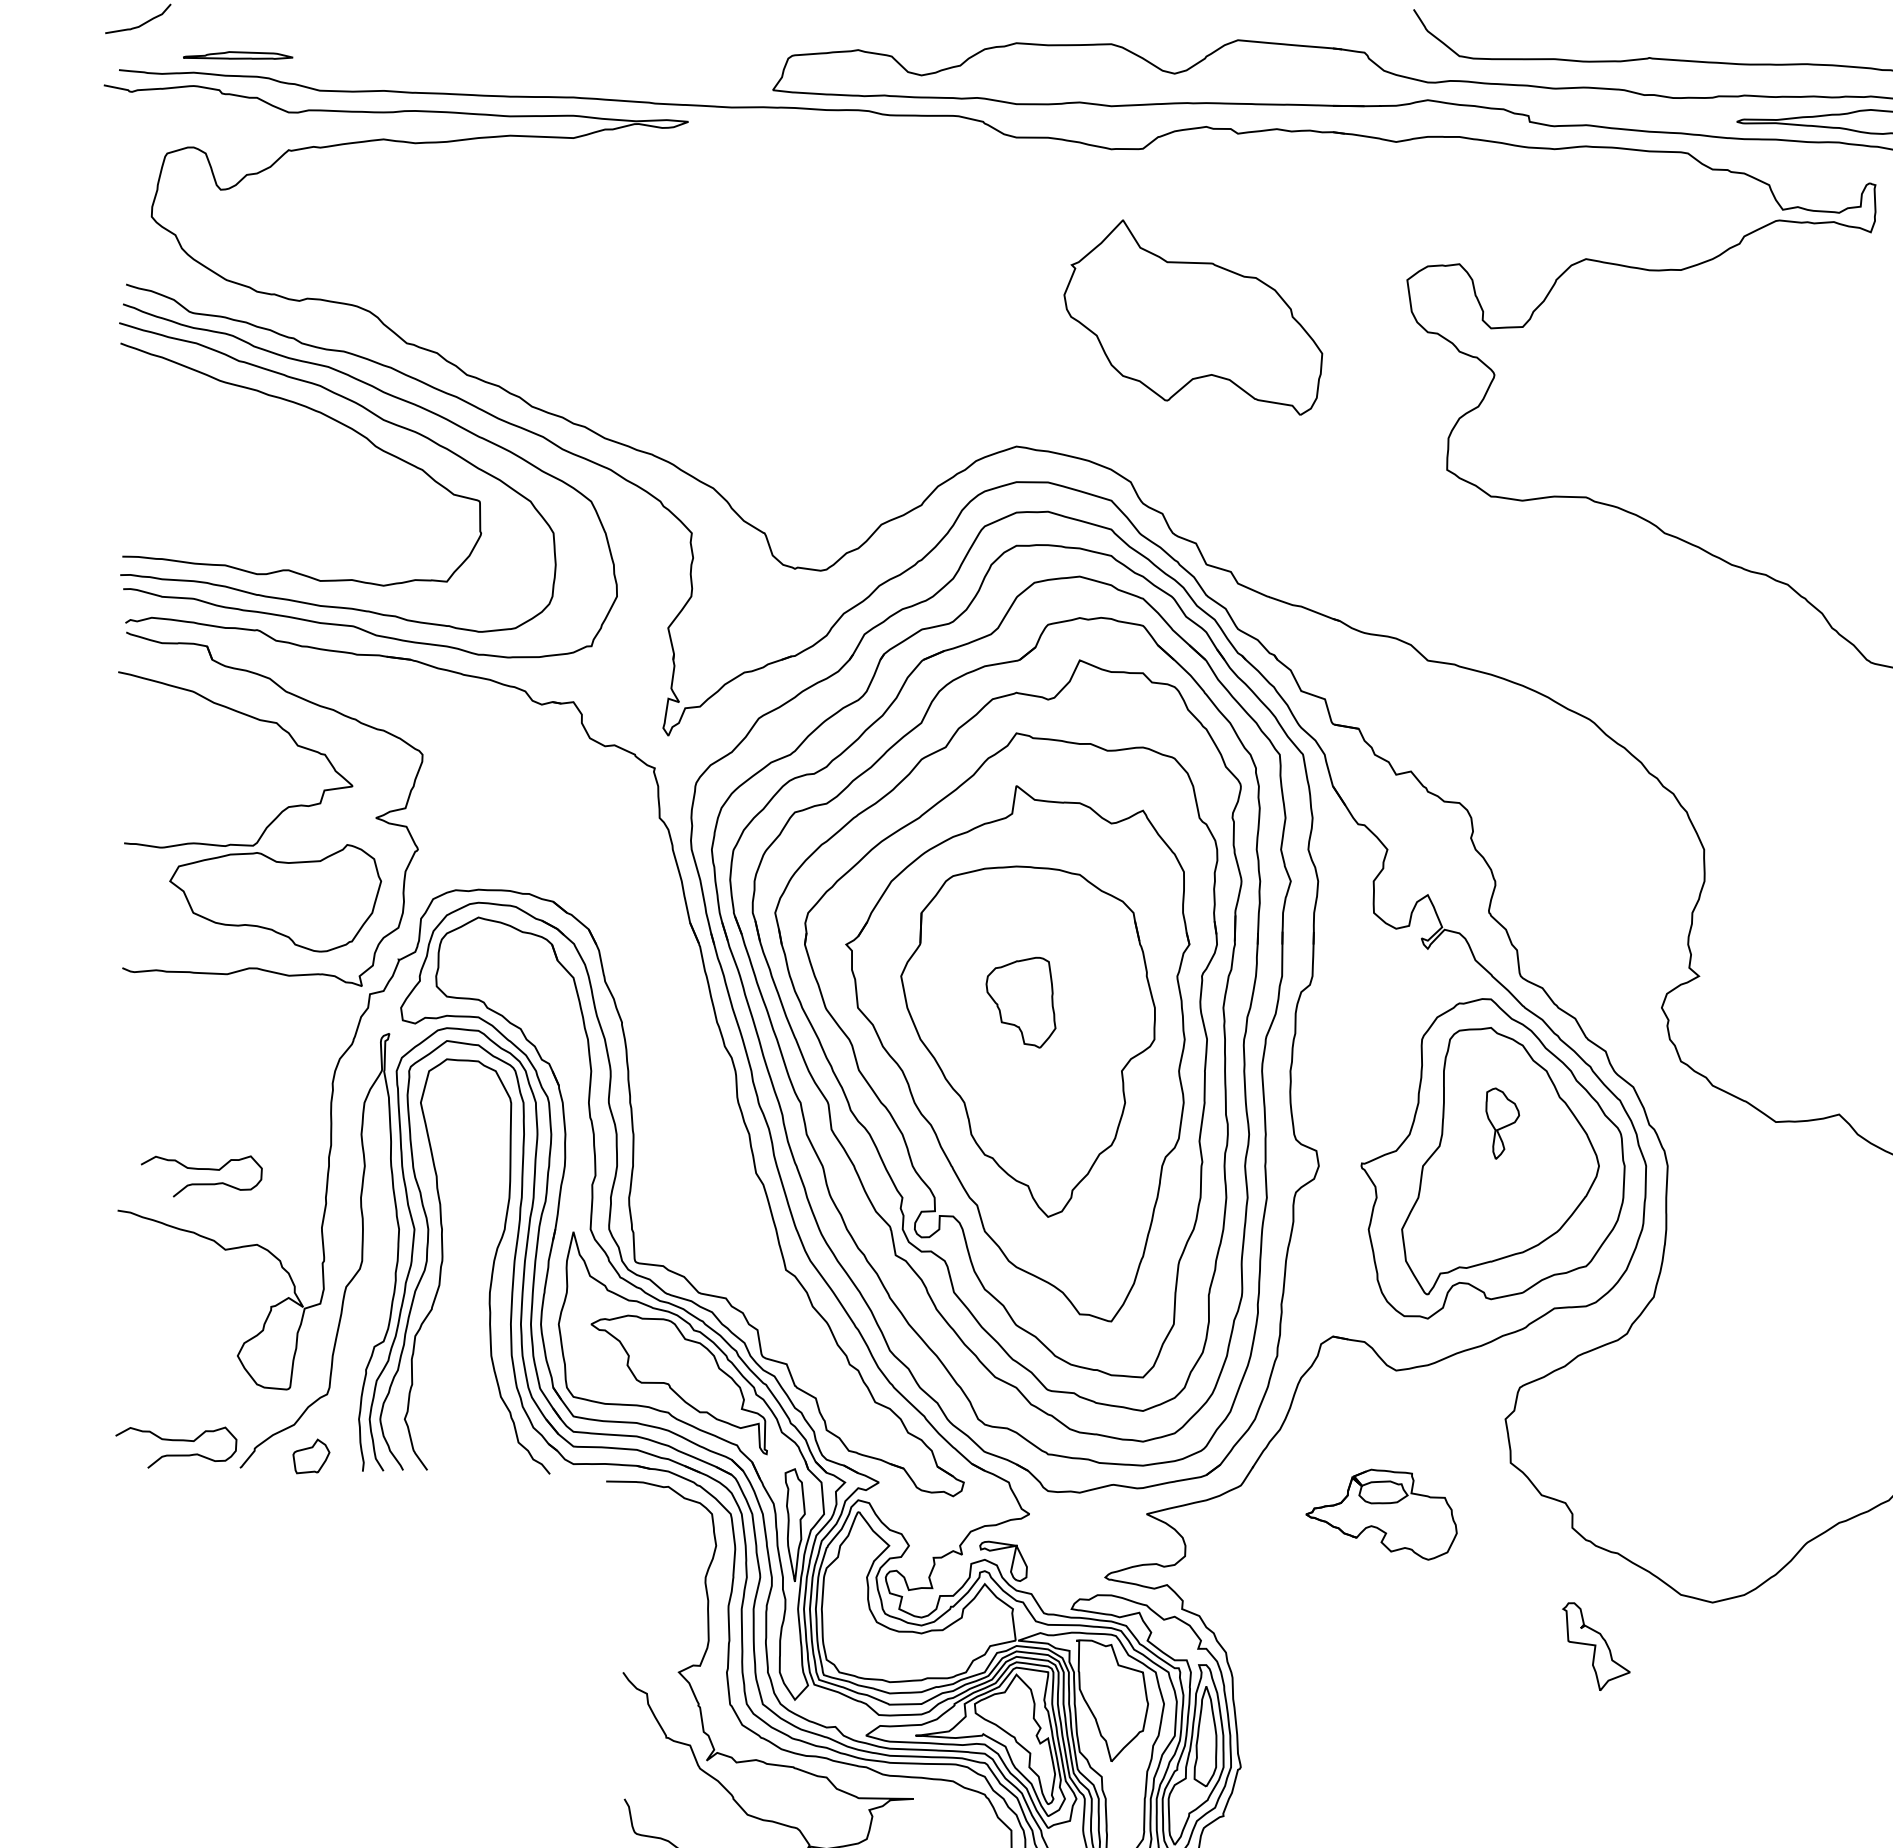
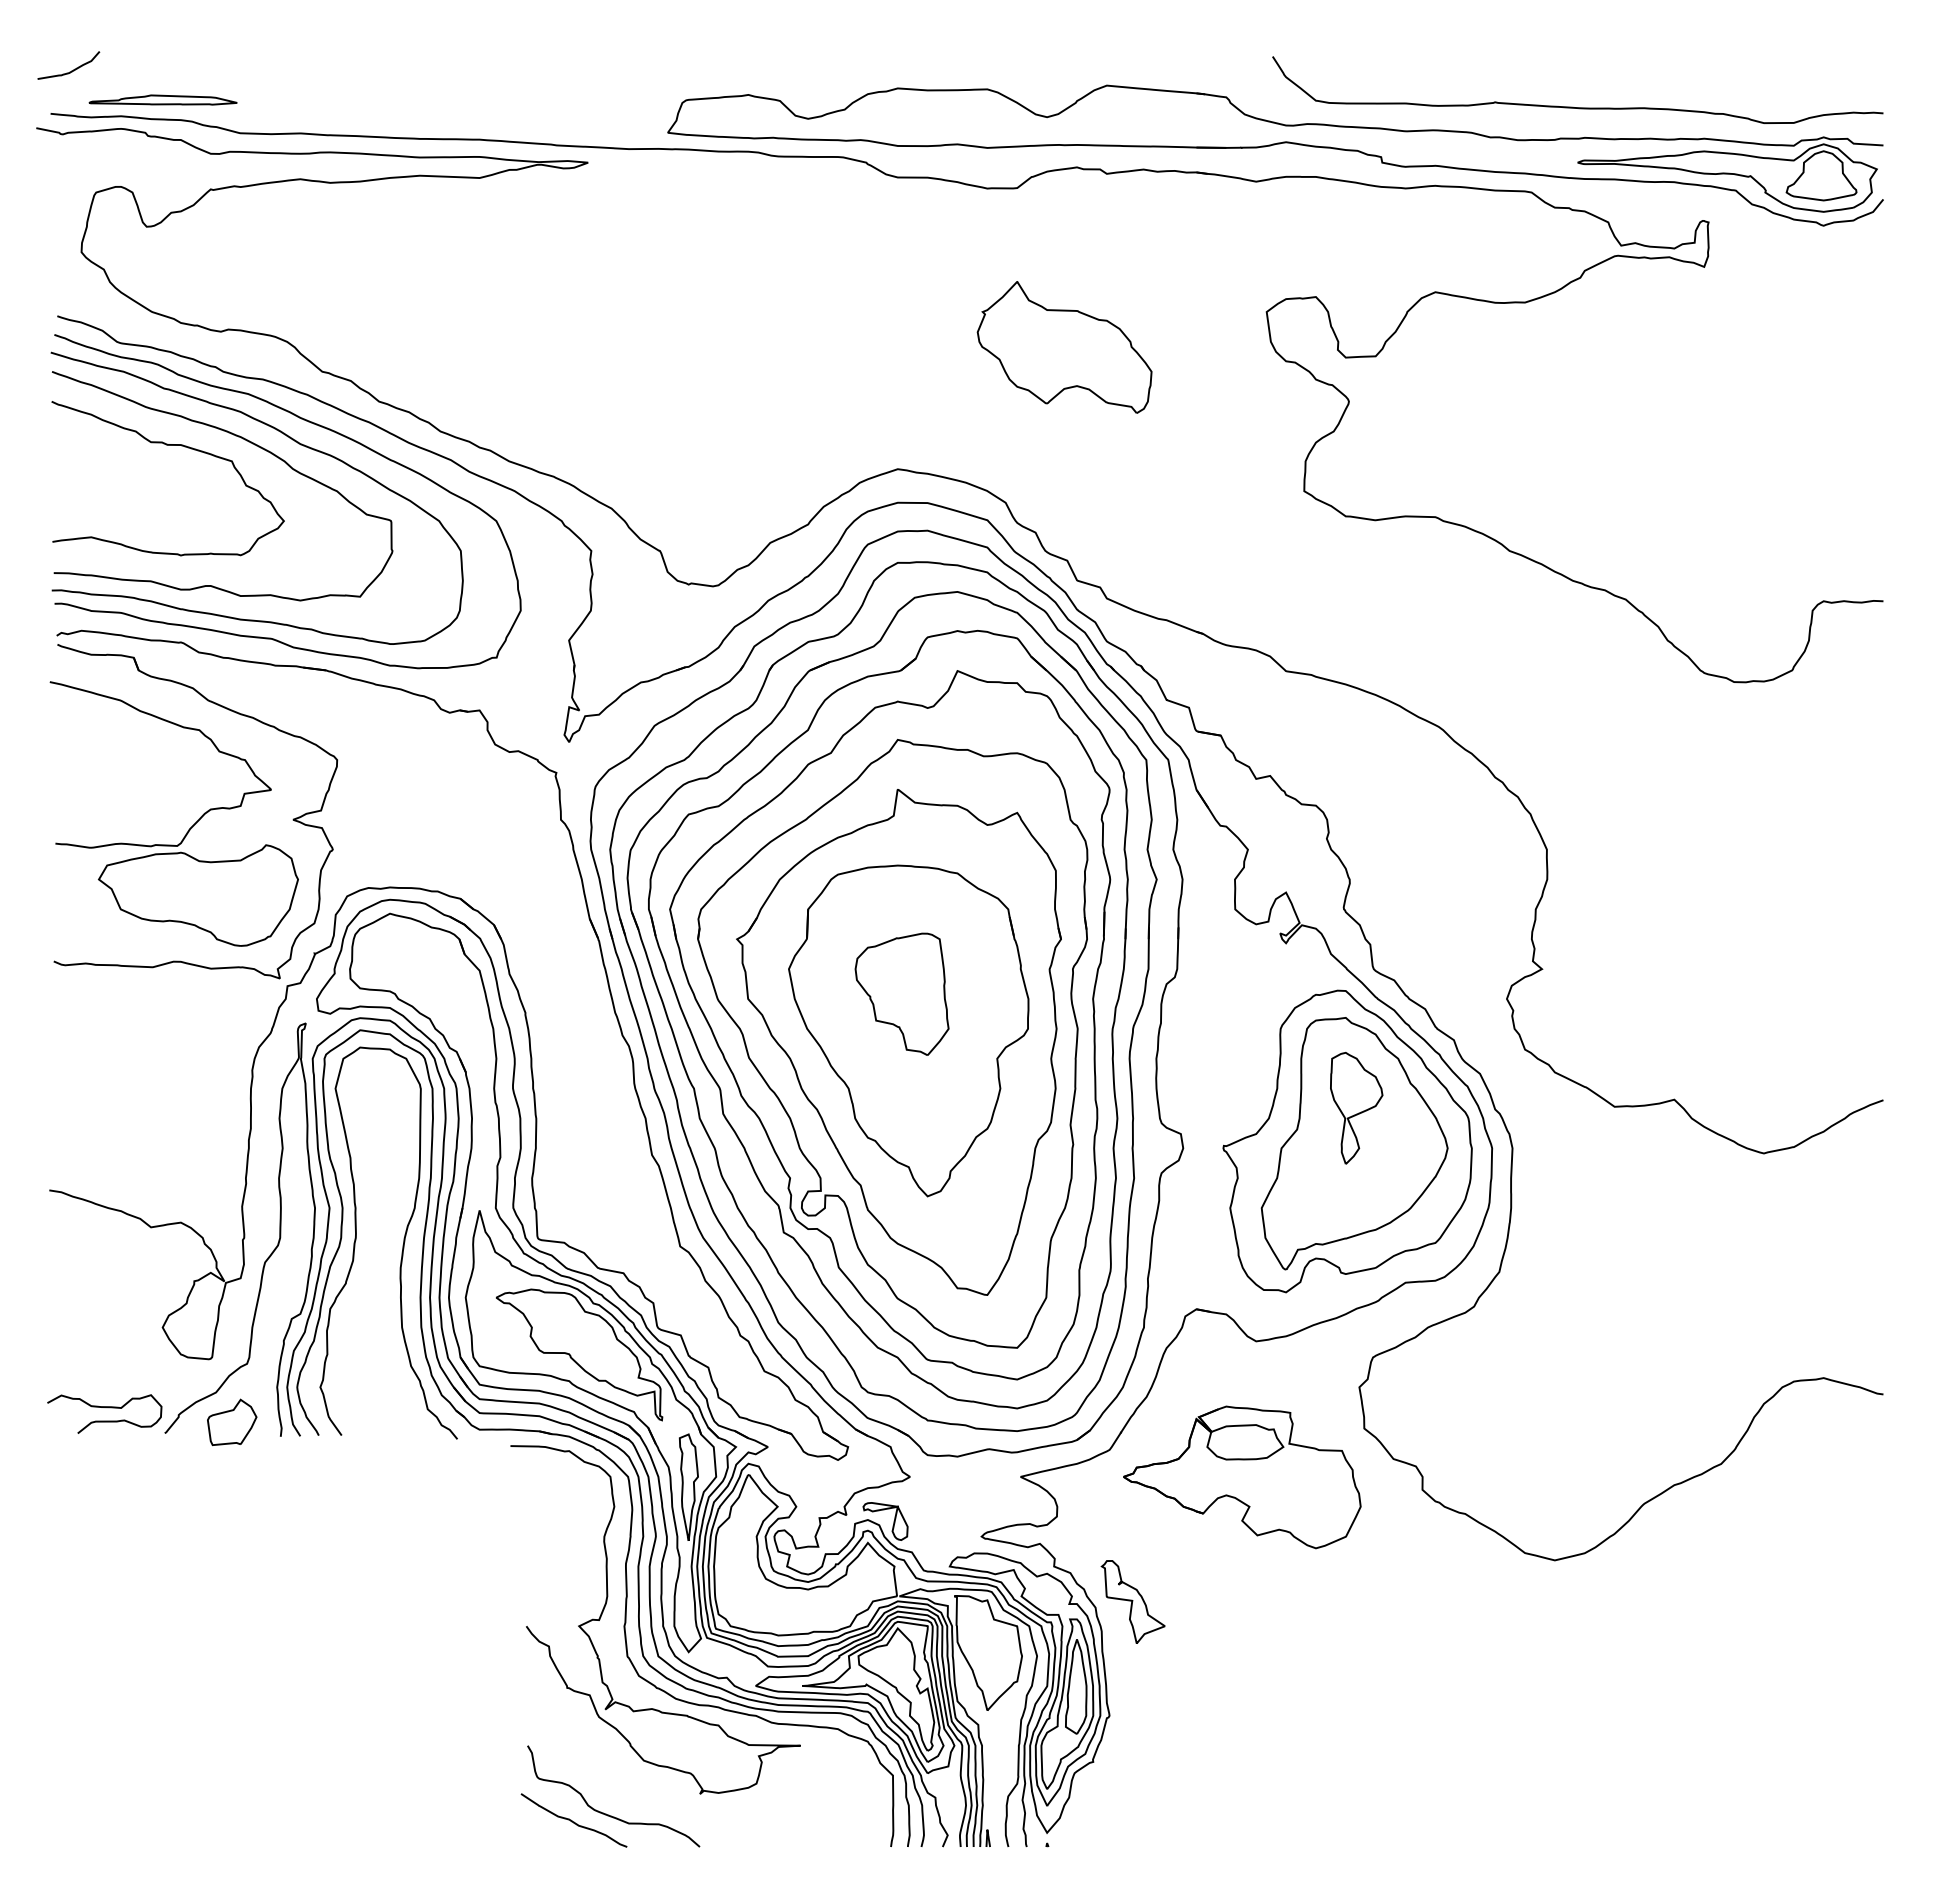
part: (237, 54) -> (162, 99), size x1.43
part: (1193, 317) -> (1064, 347), size x0.71
curve: (242, 421) -> (167, 445), added
part: (1020, 1002) -> (901, 993), size x1.43
part: (1502, 1123) -> (1356, 1108), size x1.67
curve: (203, 1170) -> (130, 1152), removed
part: (311, 1456) -> (232, 1422), size x1.43
part: (1381, 1514) -> (1242, 1477), size x1.67
part: (1595, 1646) -> (1132, 1601), moved

